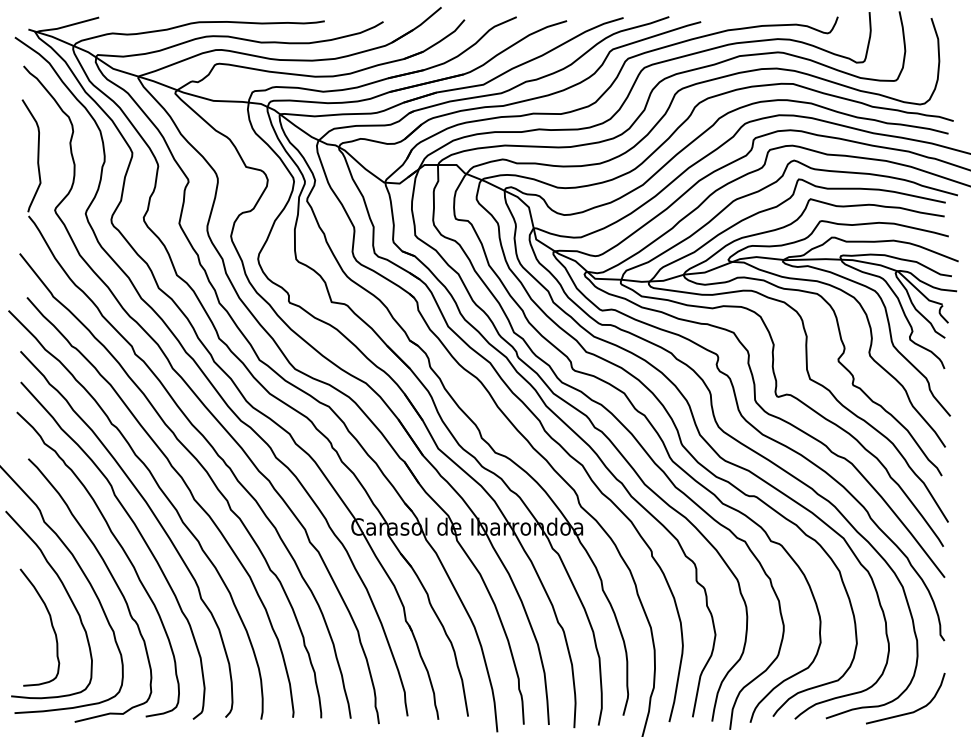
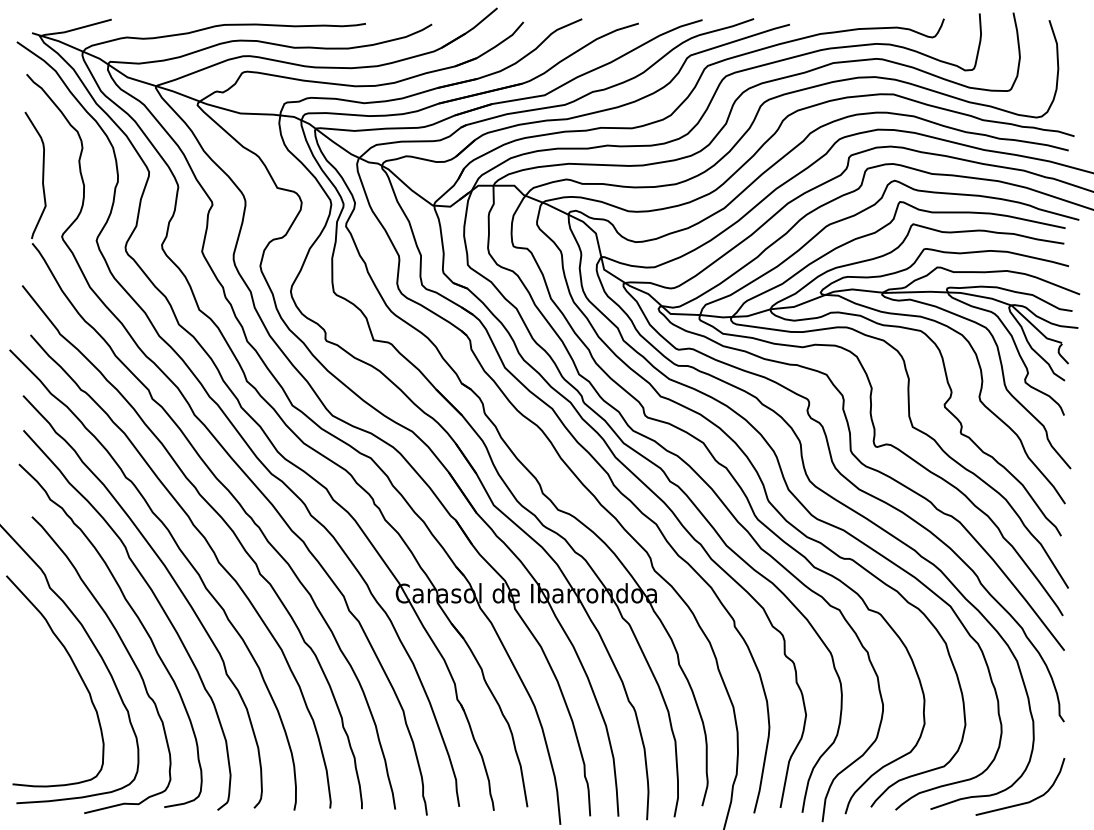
curve: (51, 624) -> (57, 703), removed

